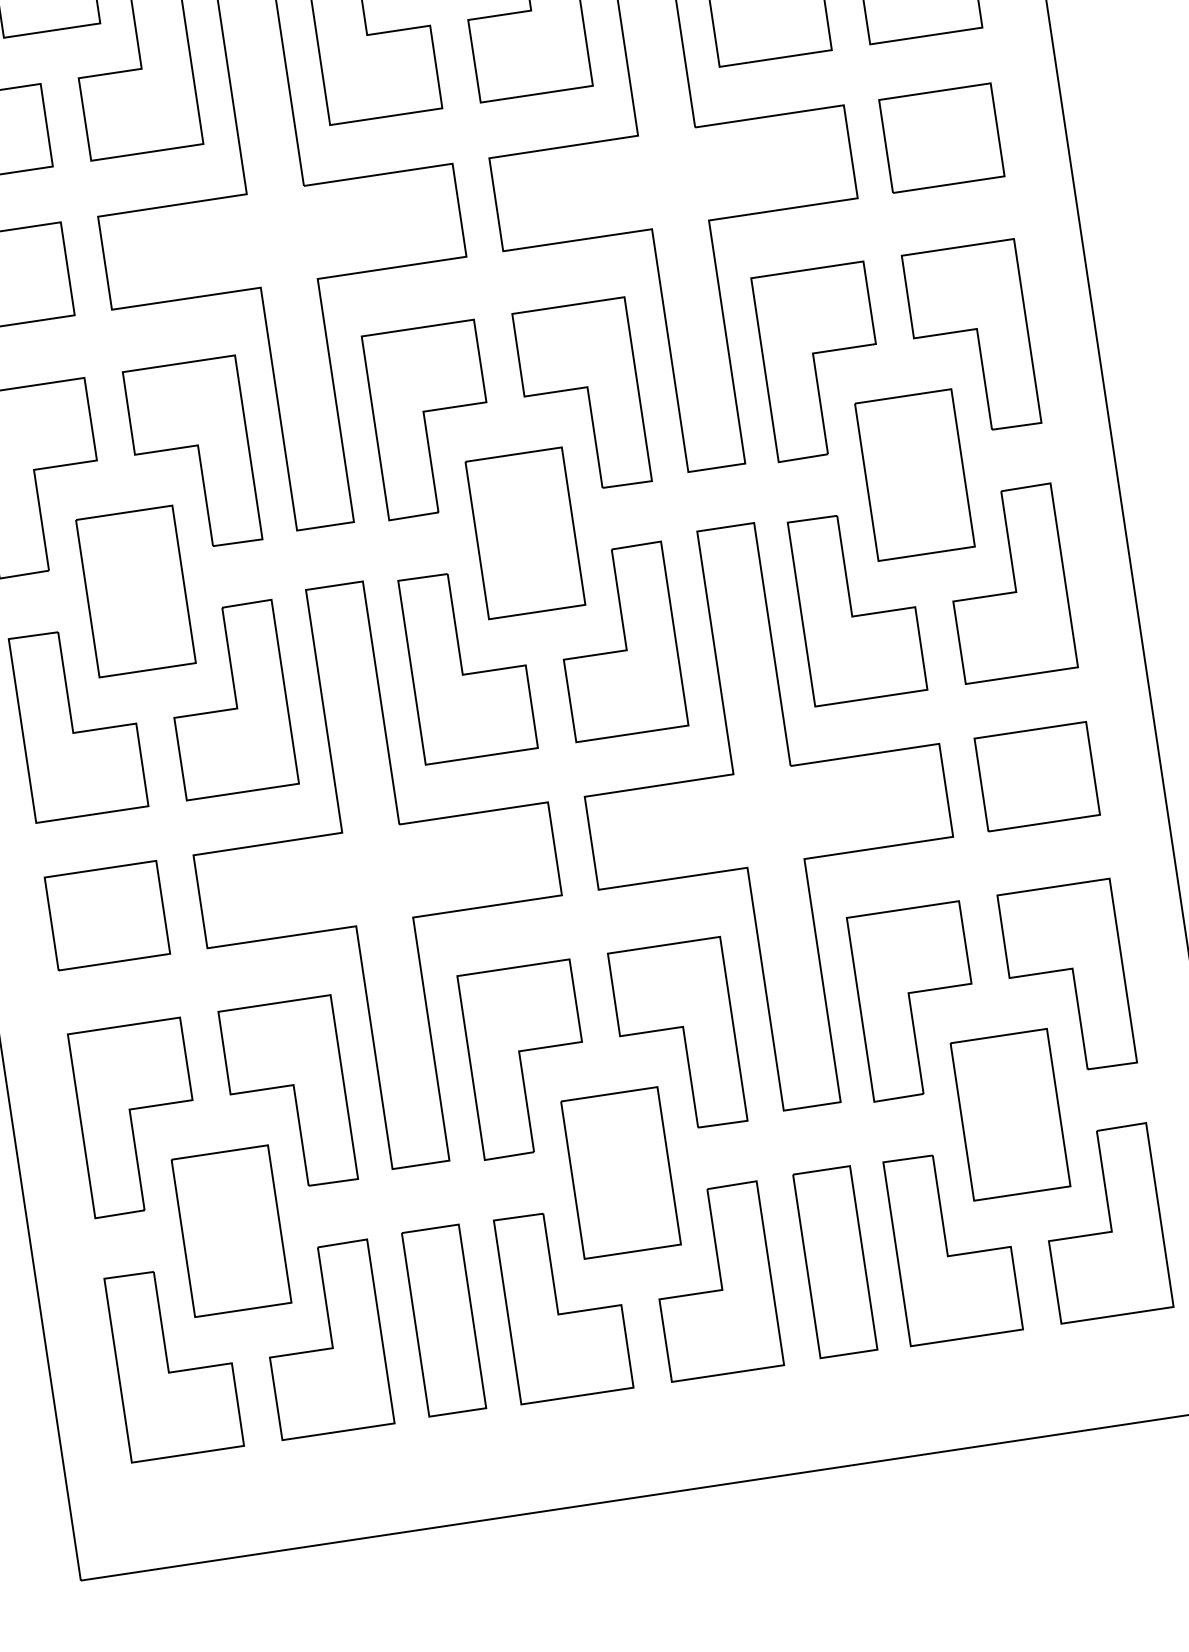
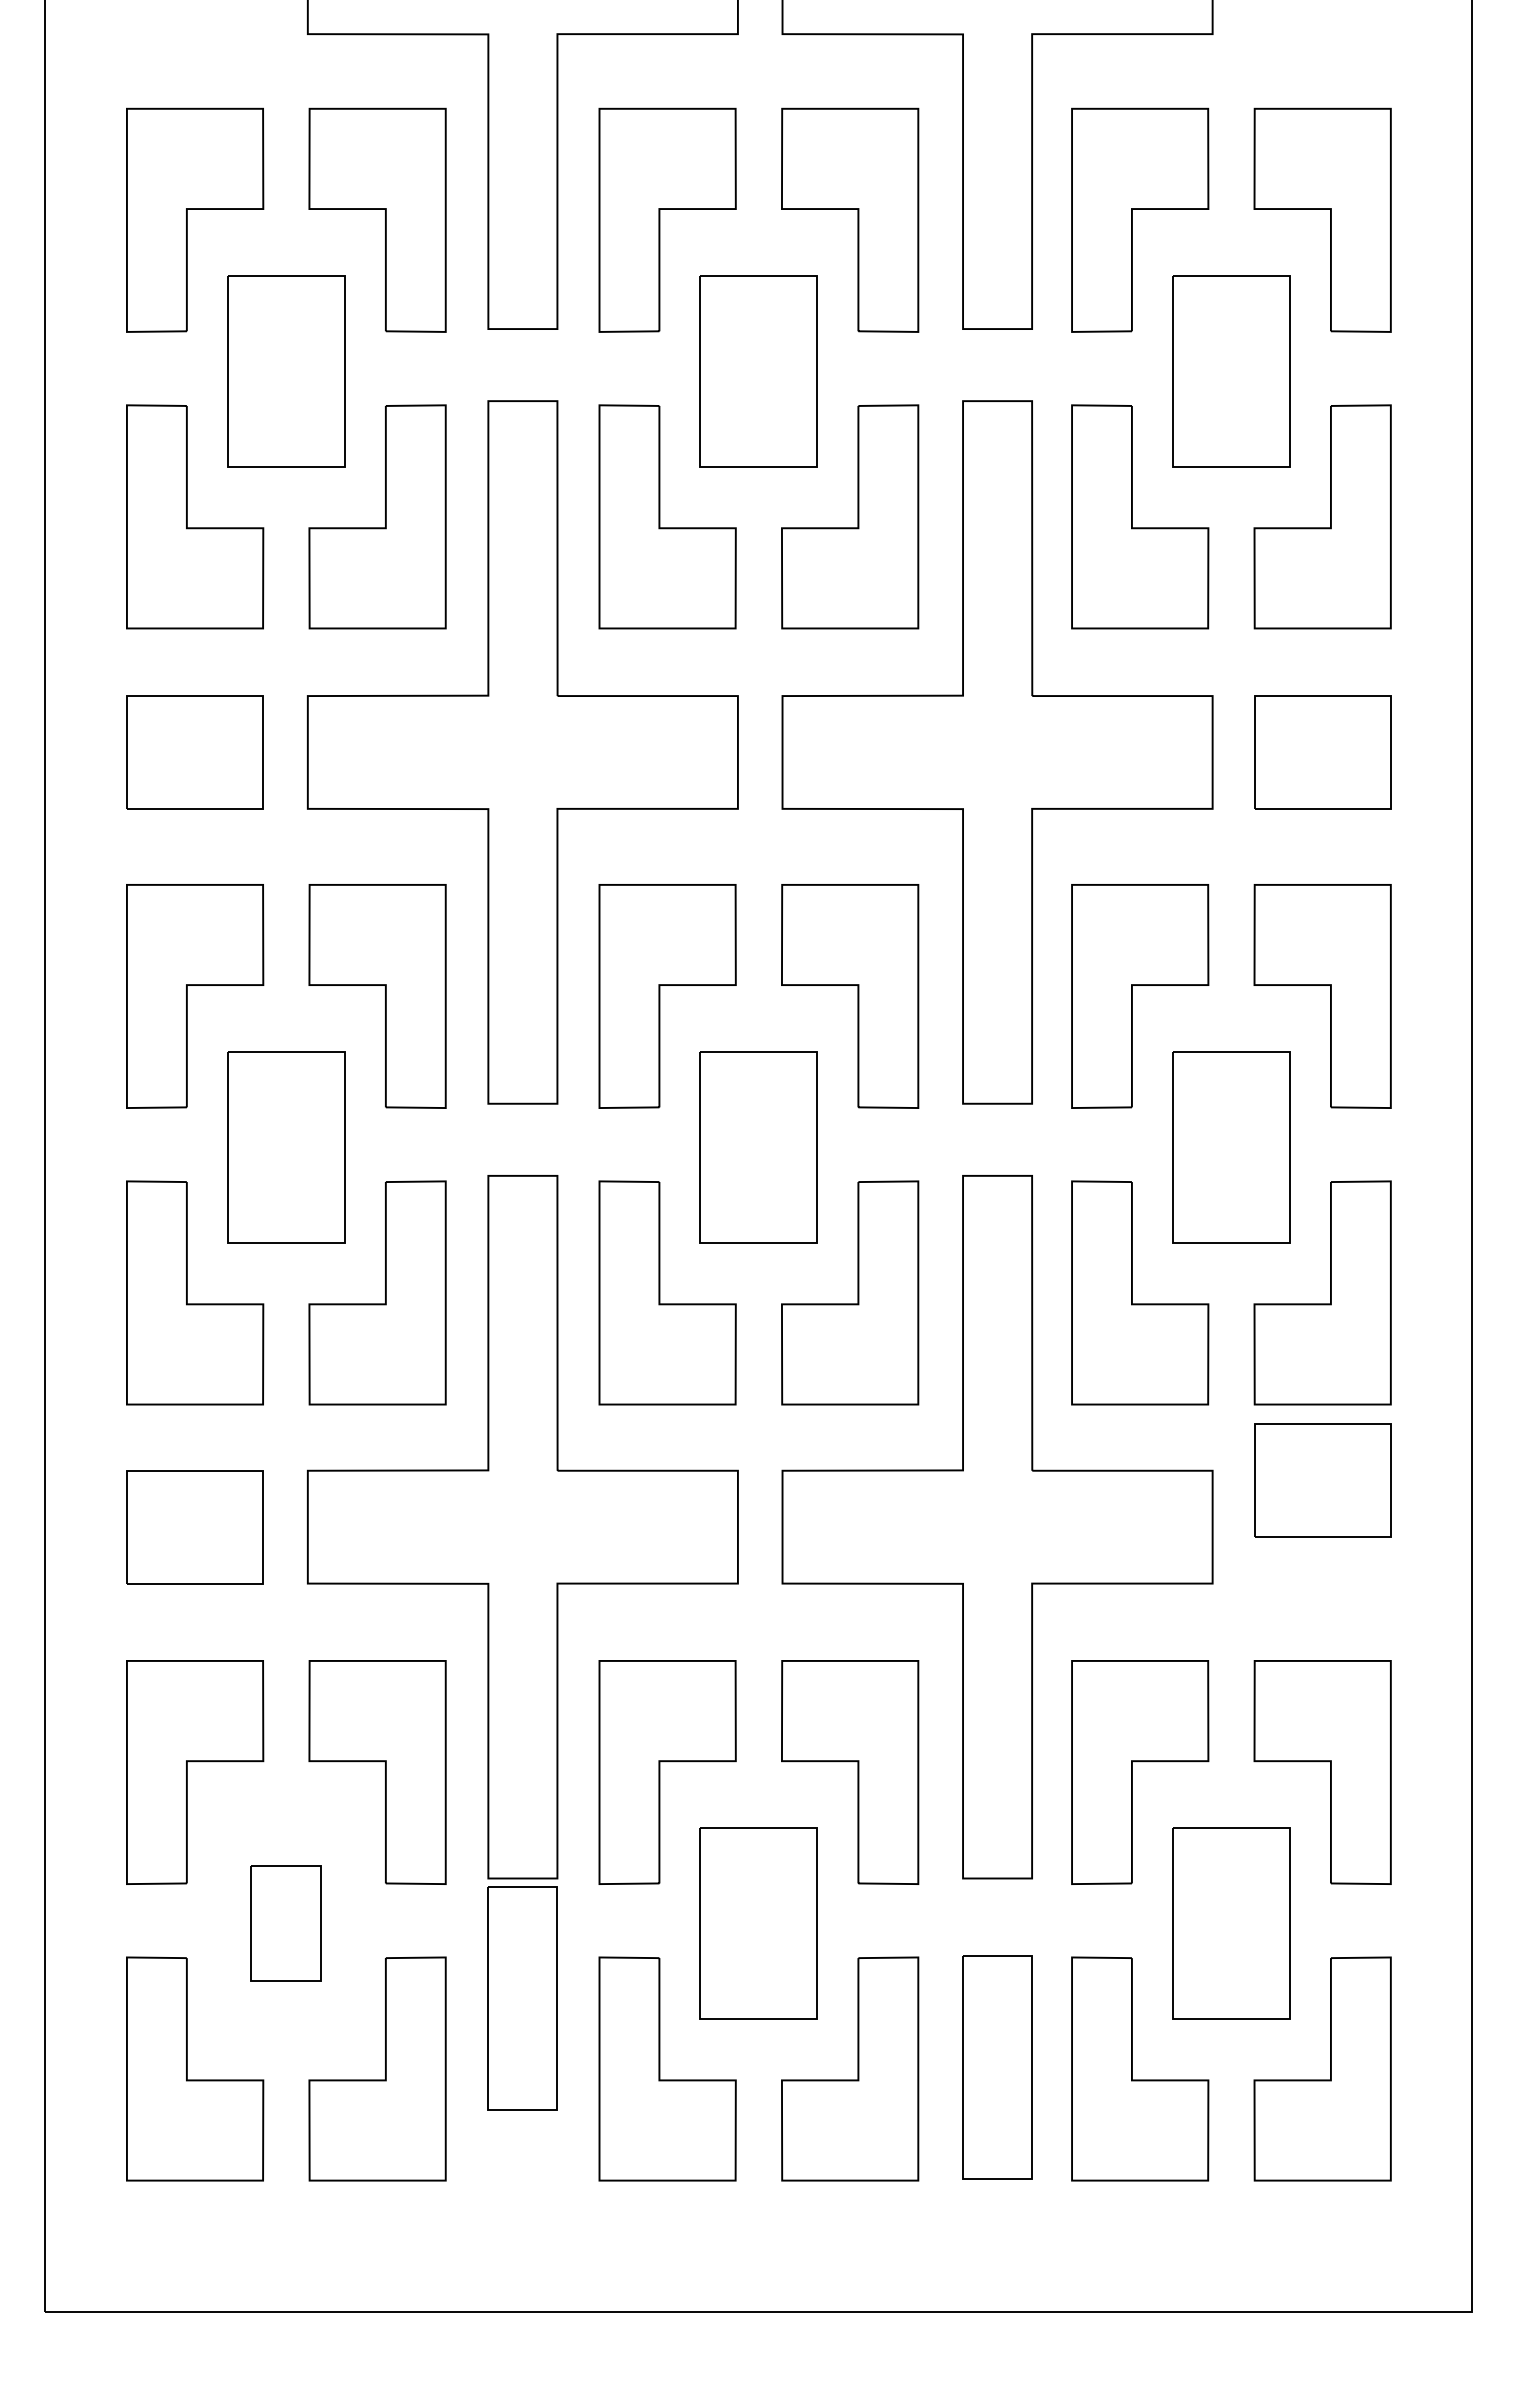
part: (1036, 777) -> (1322, 1480), moved
part: (231, 1231) -> (286, 1923), size x0.6
part: (443, 1320) -> (522, 1998), moved

